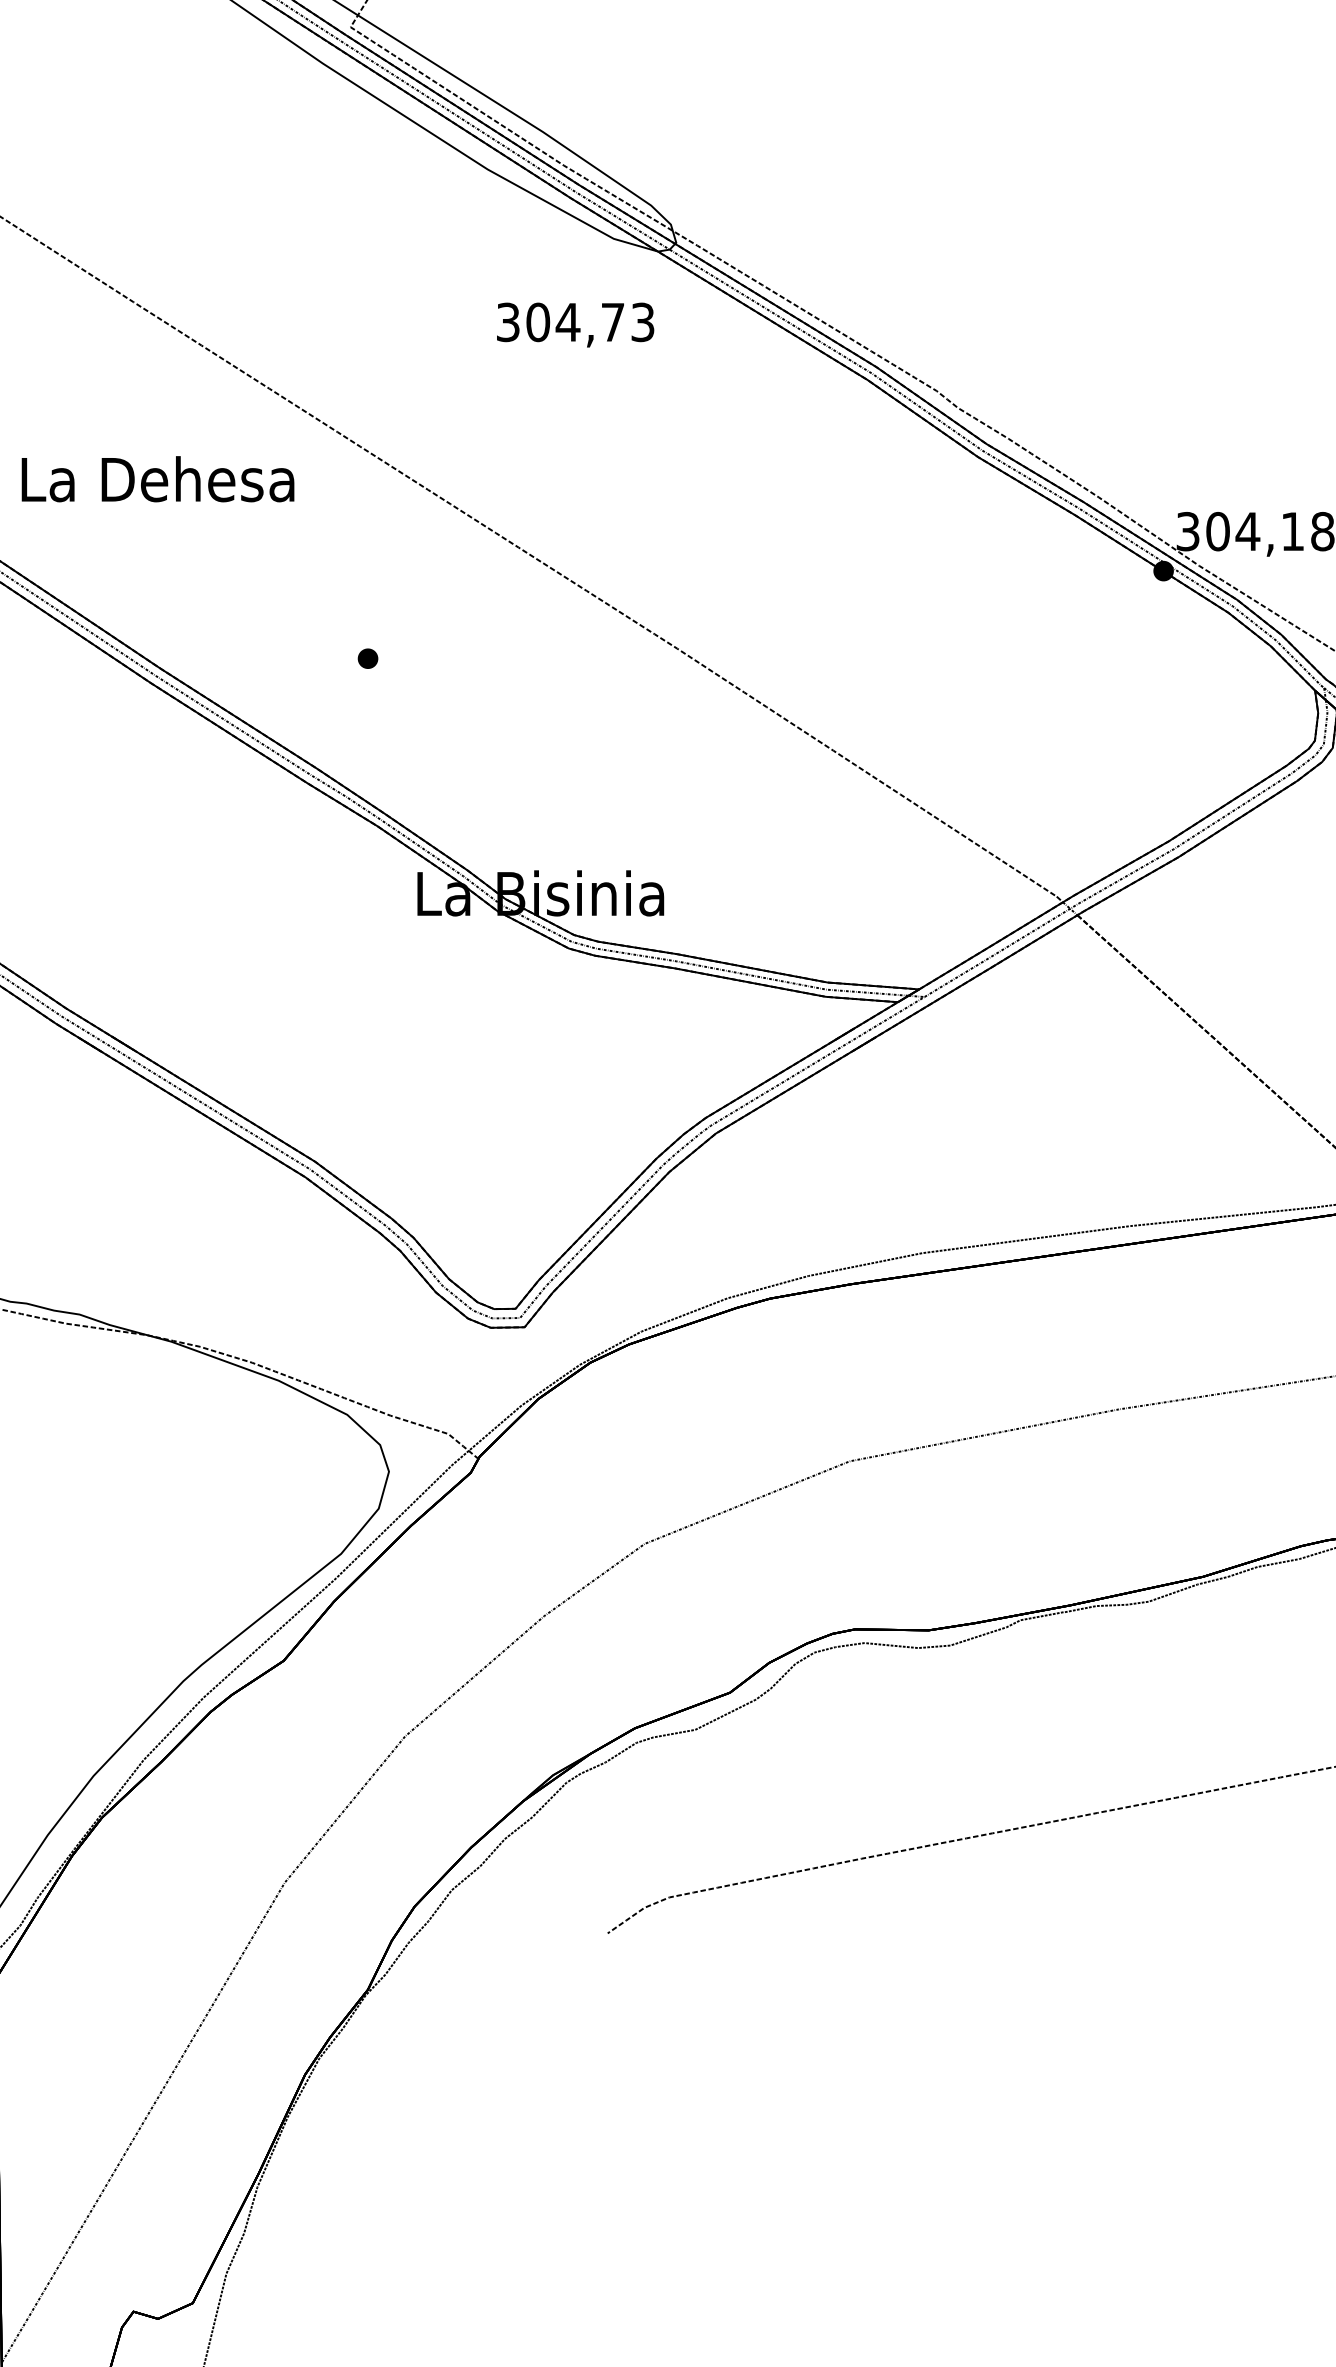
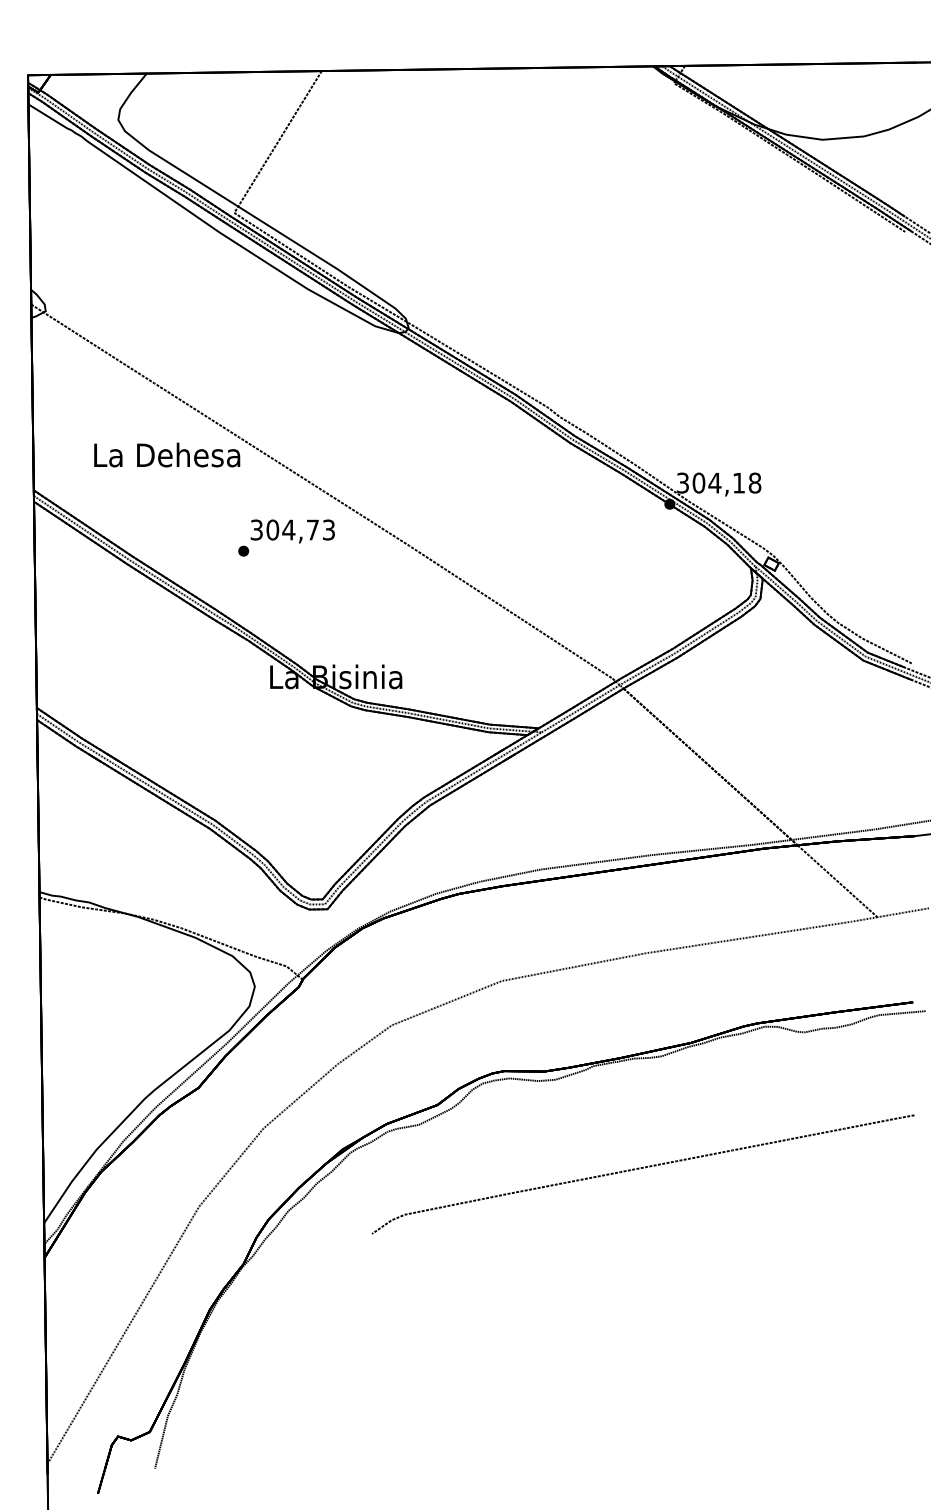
text: (574, 325) -> (292, 531), moved
text: (158, 478) -> (167, 454), moved

